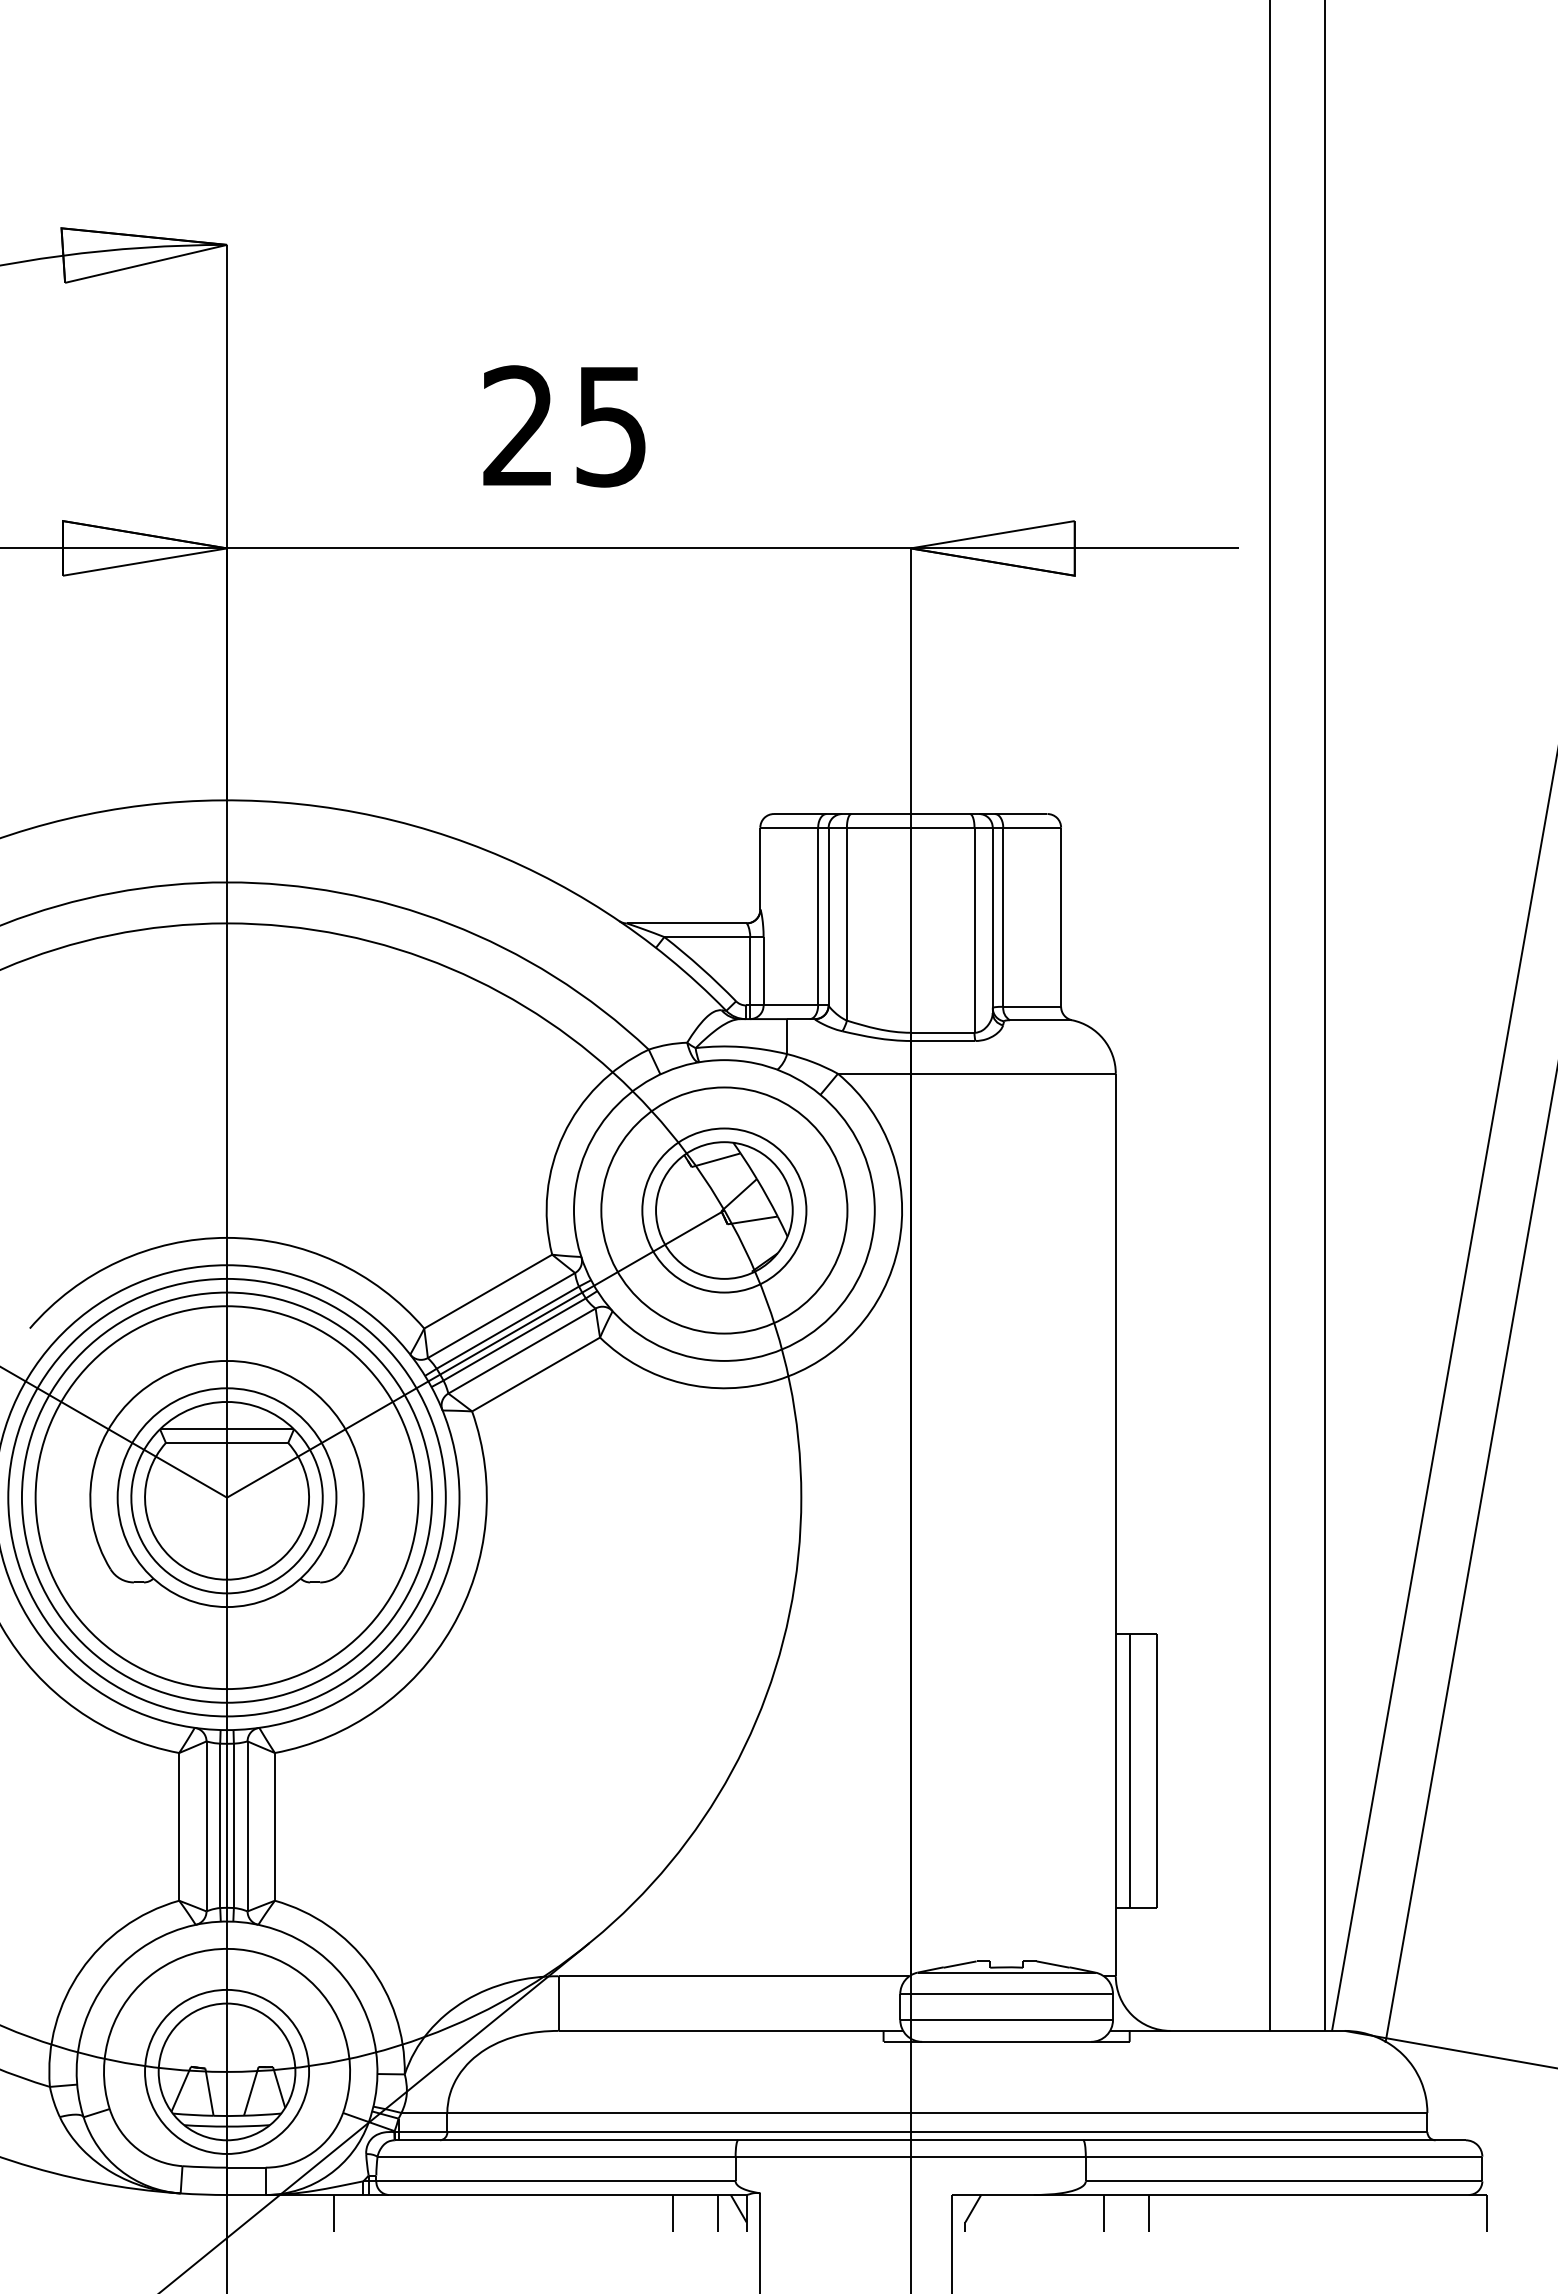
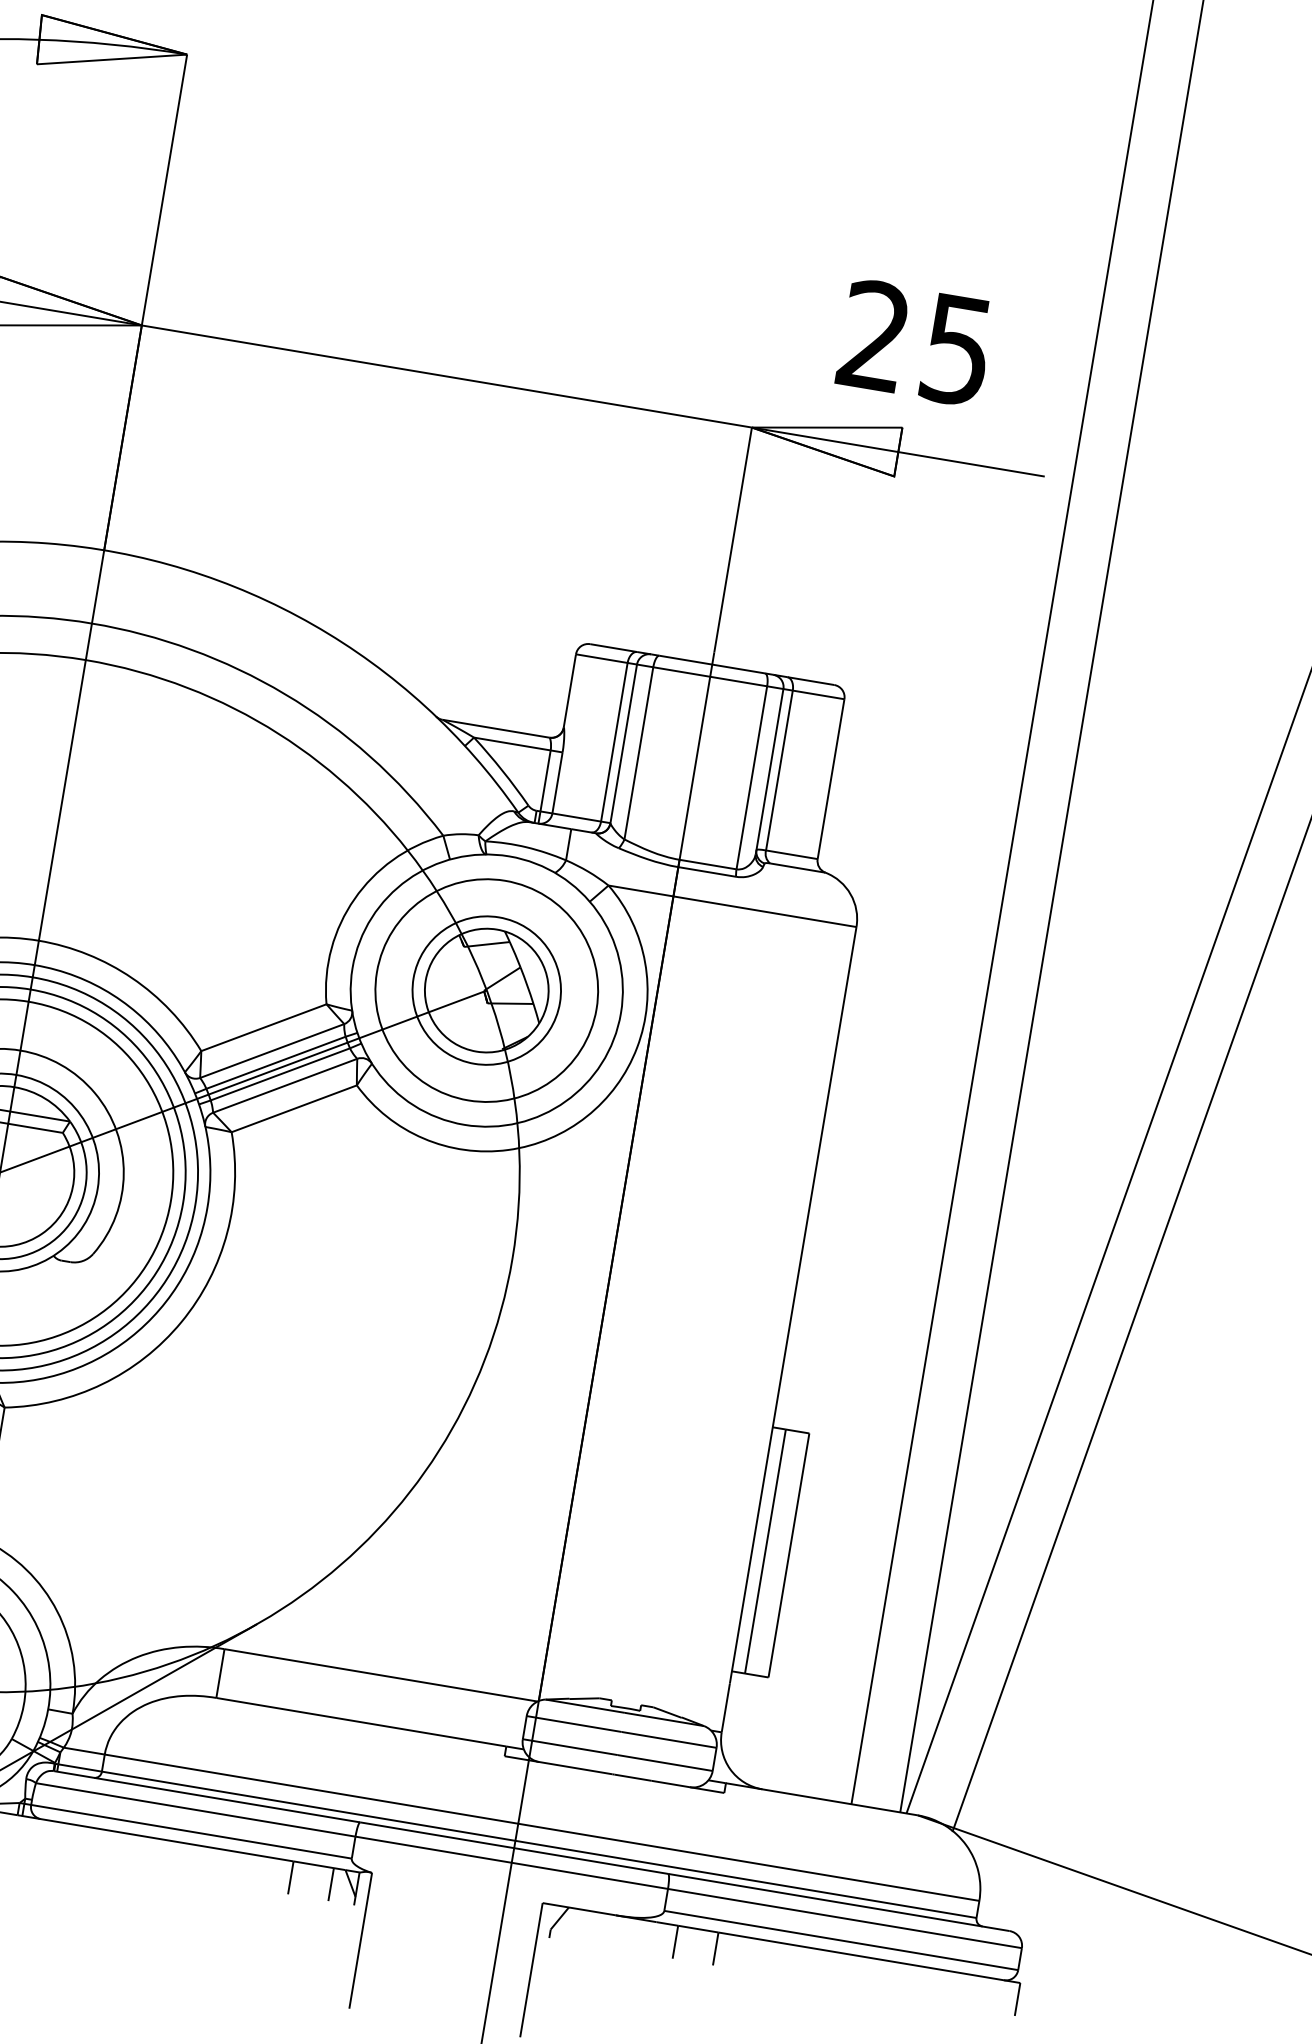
text: (564, 426) -> (915, 343), moved

